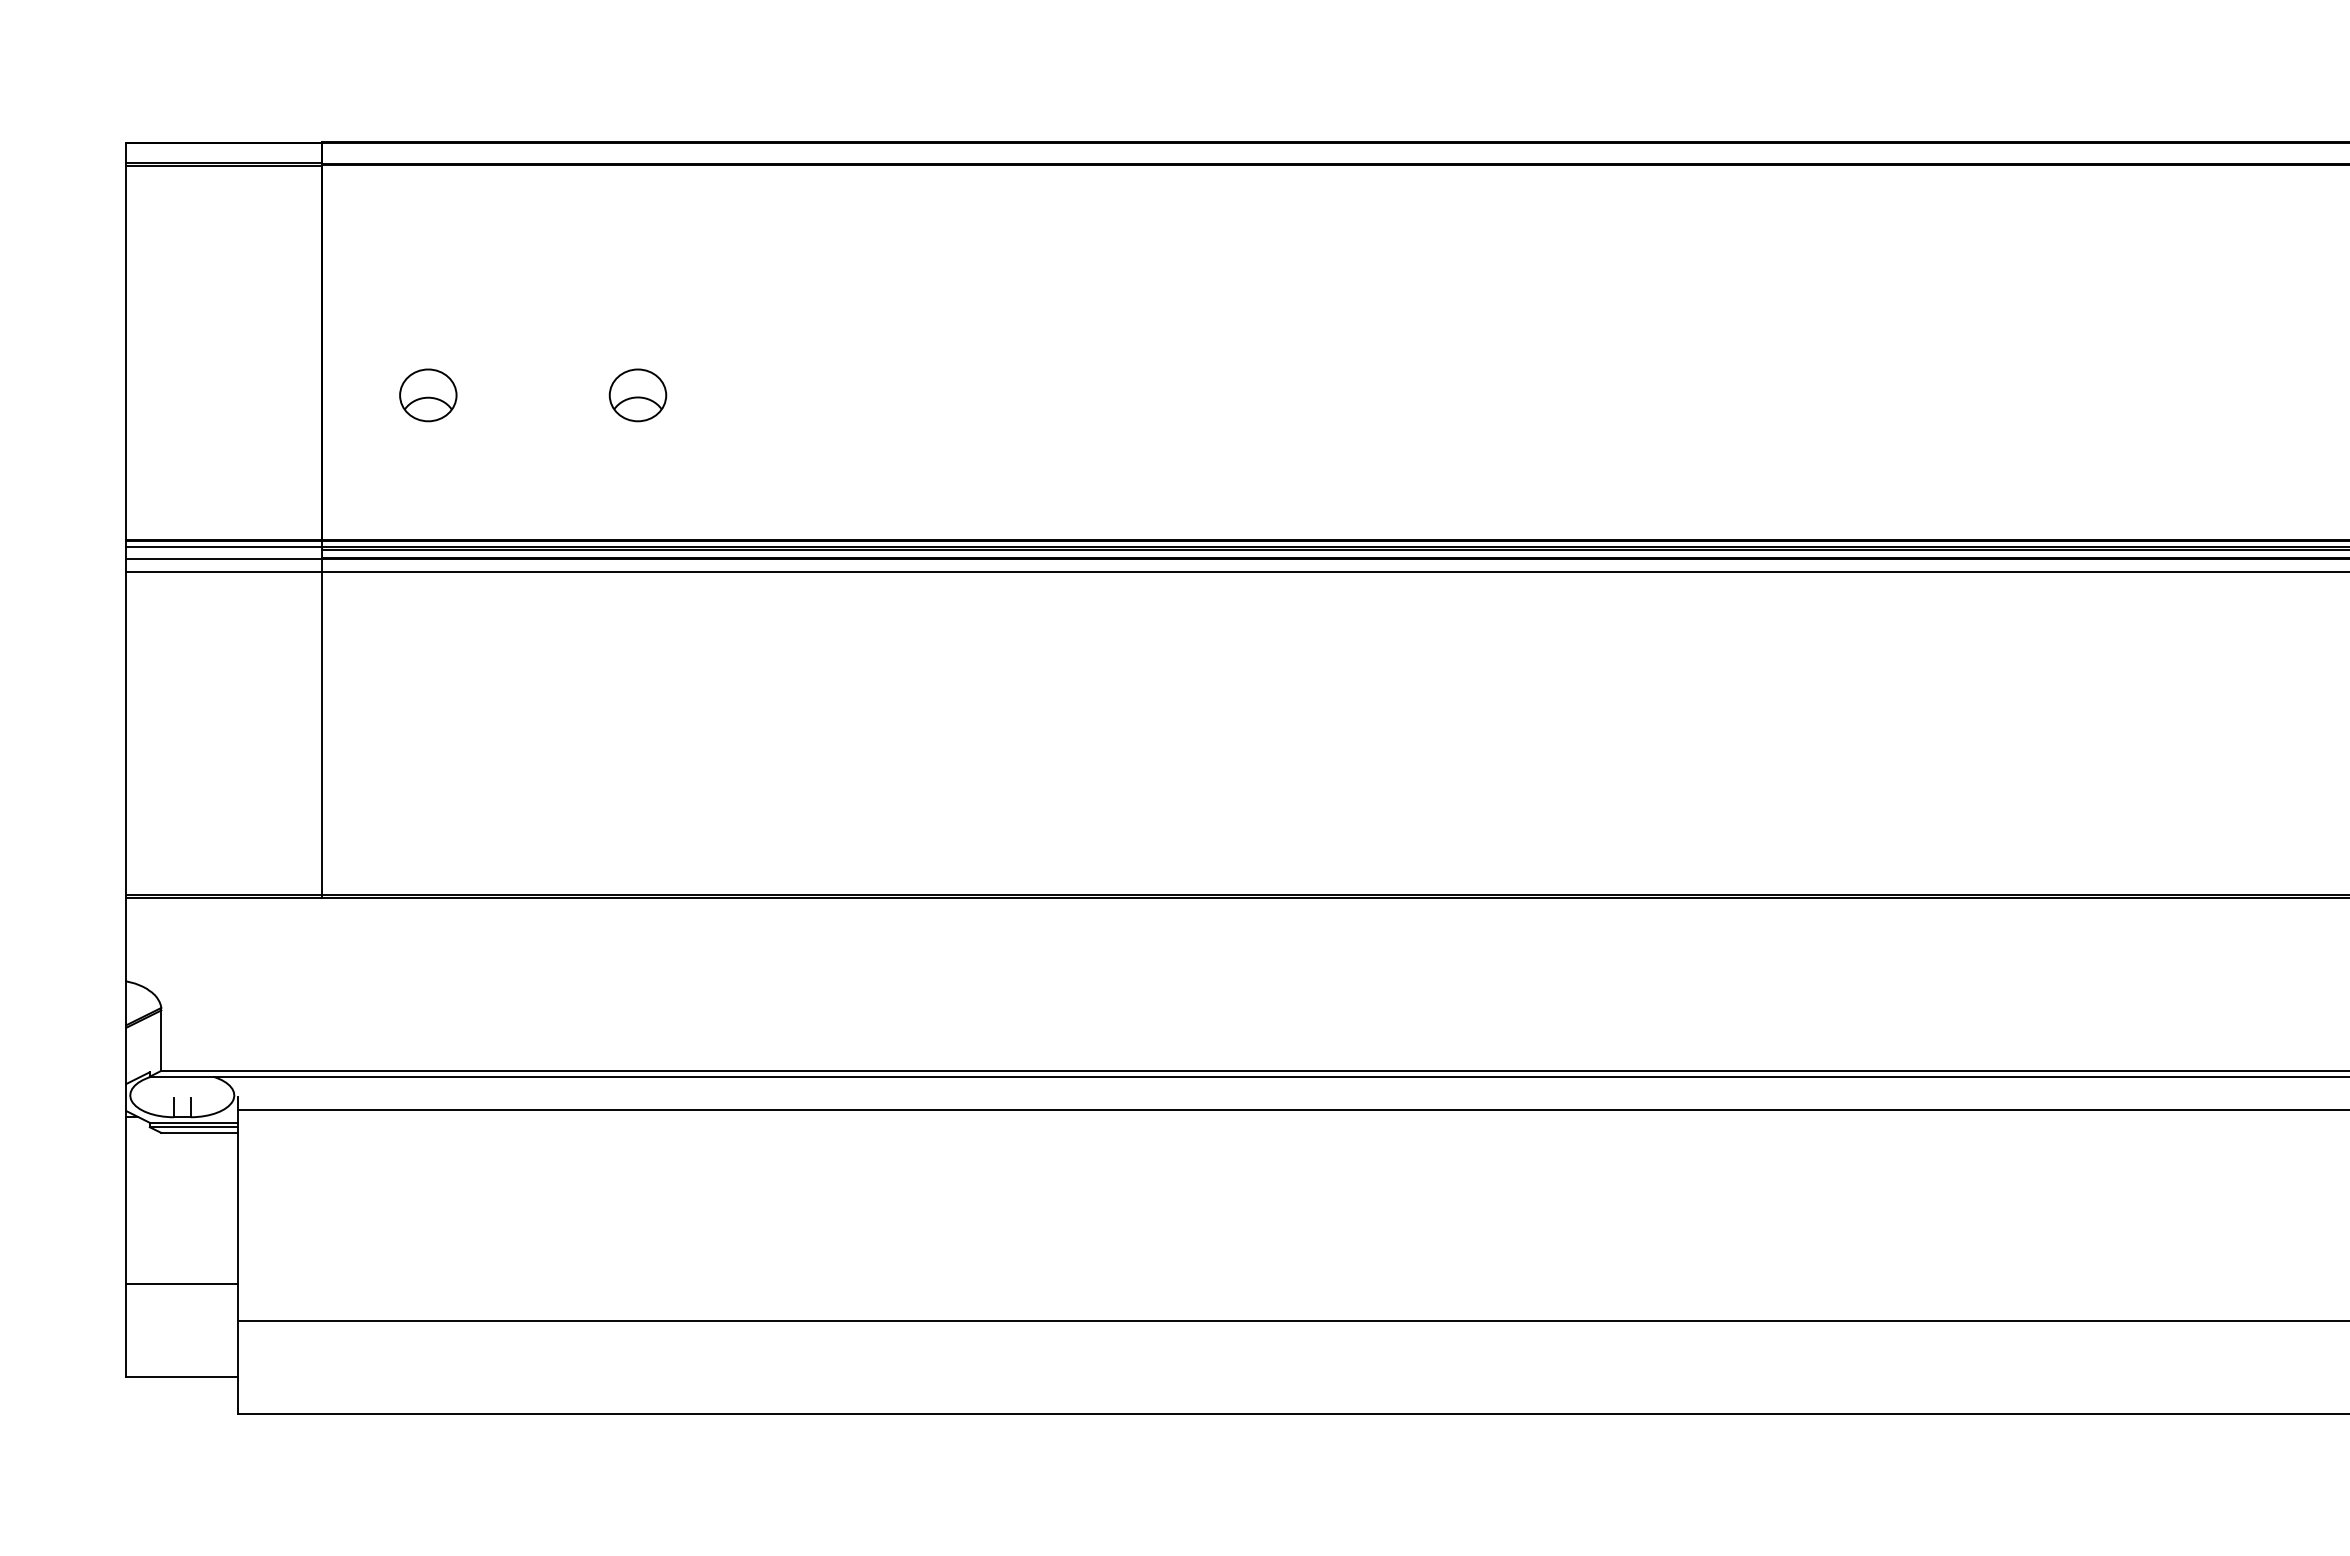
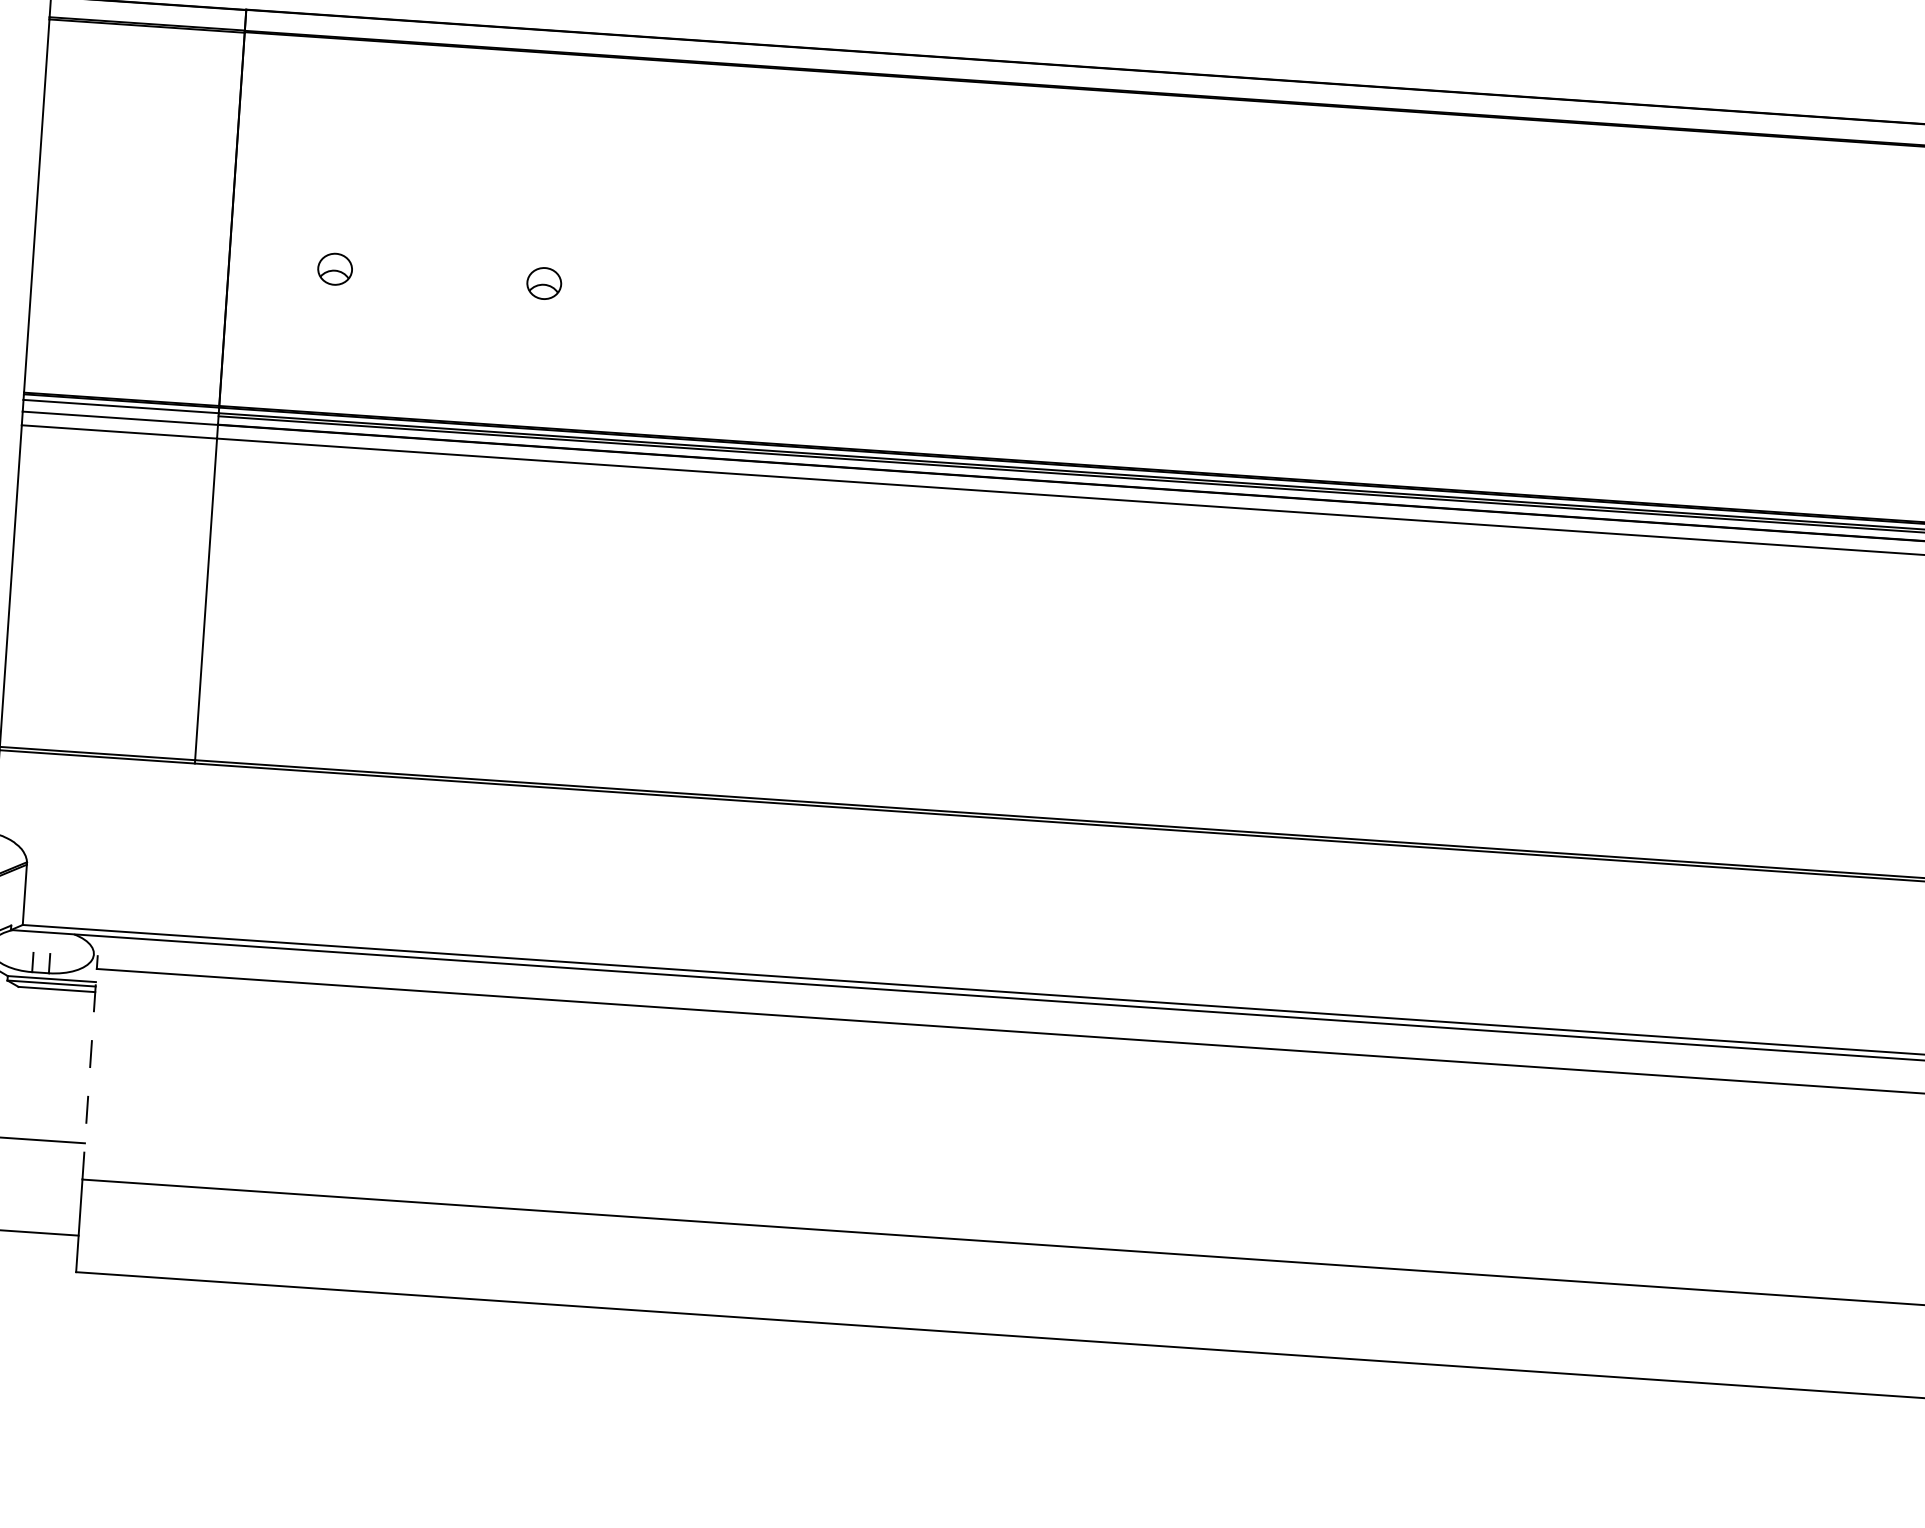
part: (428, 395) -> (335, 269), size x0.6
part: (637, 395) -> (543, 283), size x0.6
line: (238, 1215) -> (89, 1074), solid -> dashed

